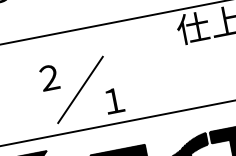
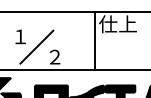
line: (177, 61) -> (95, 41), added
text: (47, 75) -> (19, 35), ２ -> １
text: (112, 98) -> (54, 55), １ -> ２

